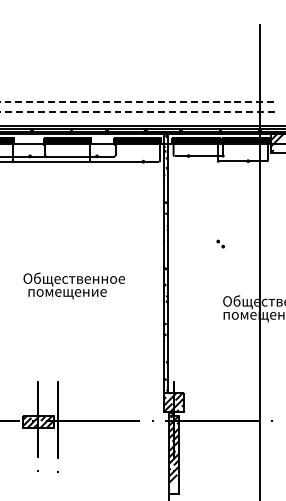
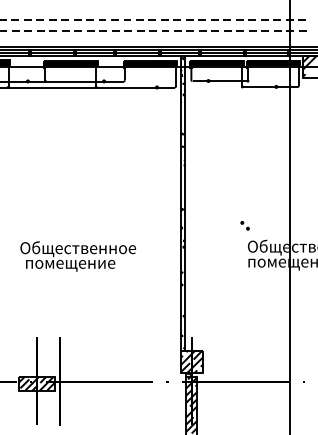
part: (220, 243) -> (244, 225), moved
text: (73, 285) -> (77, 255), moved

